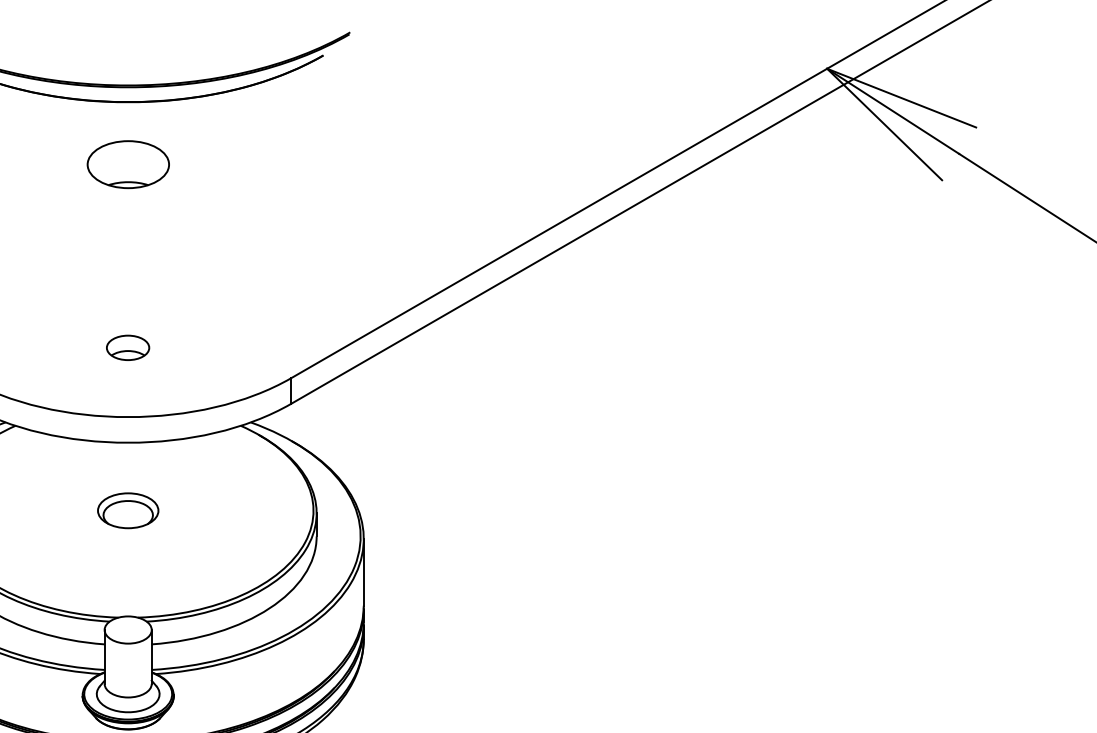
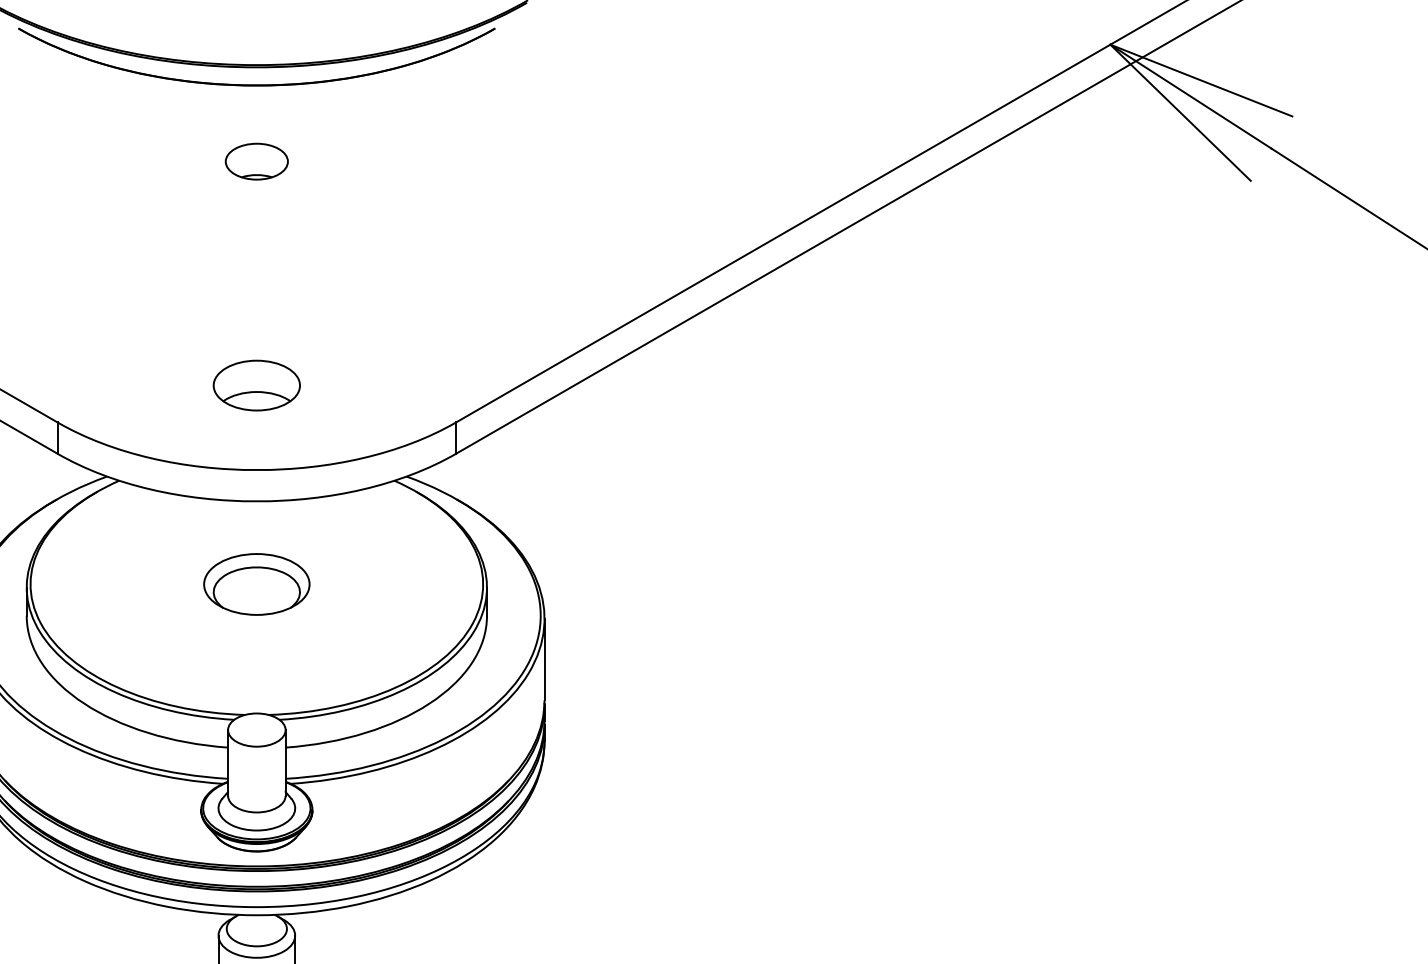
part: (127, 164) -> (256, 161), size x0.62
part: (127, 347) -> (256, 385), size x1.67
part: (127, 510) -> (256, 584), size x1.43

